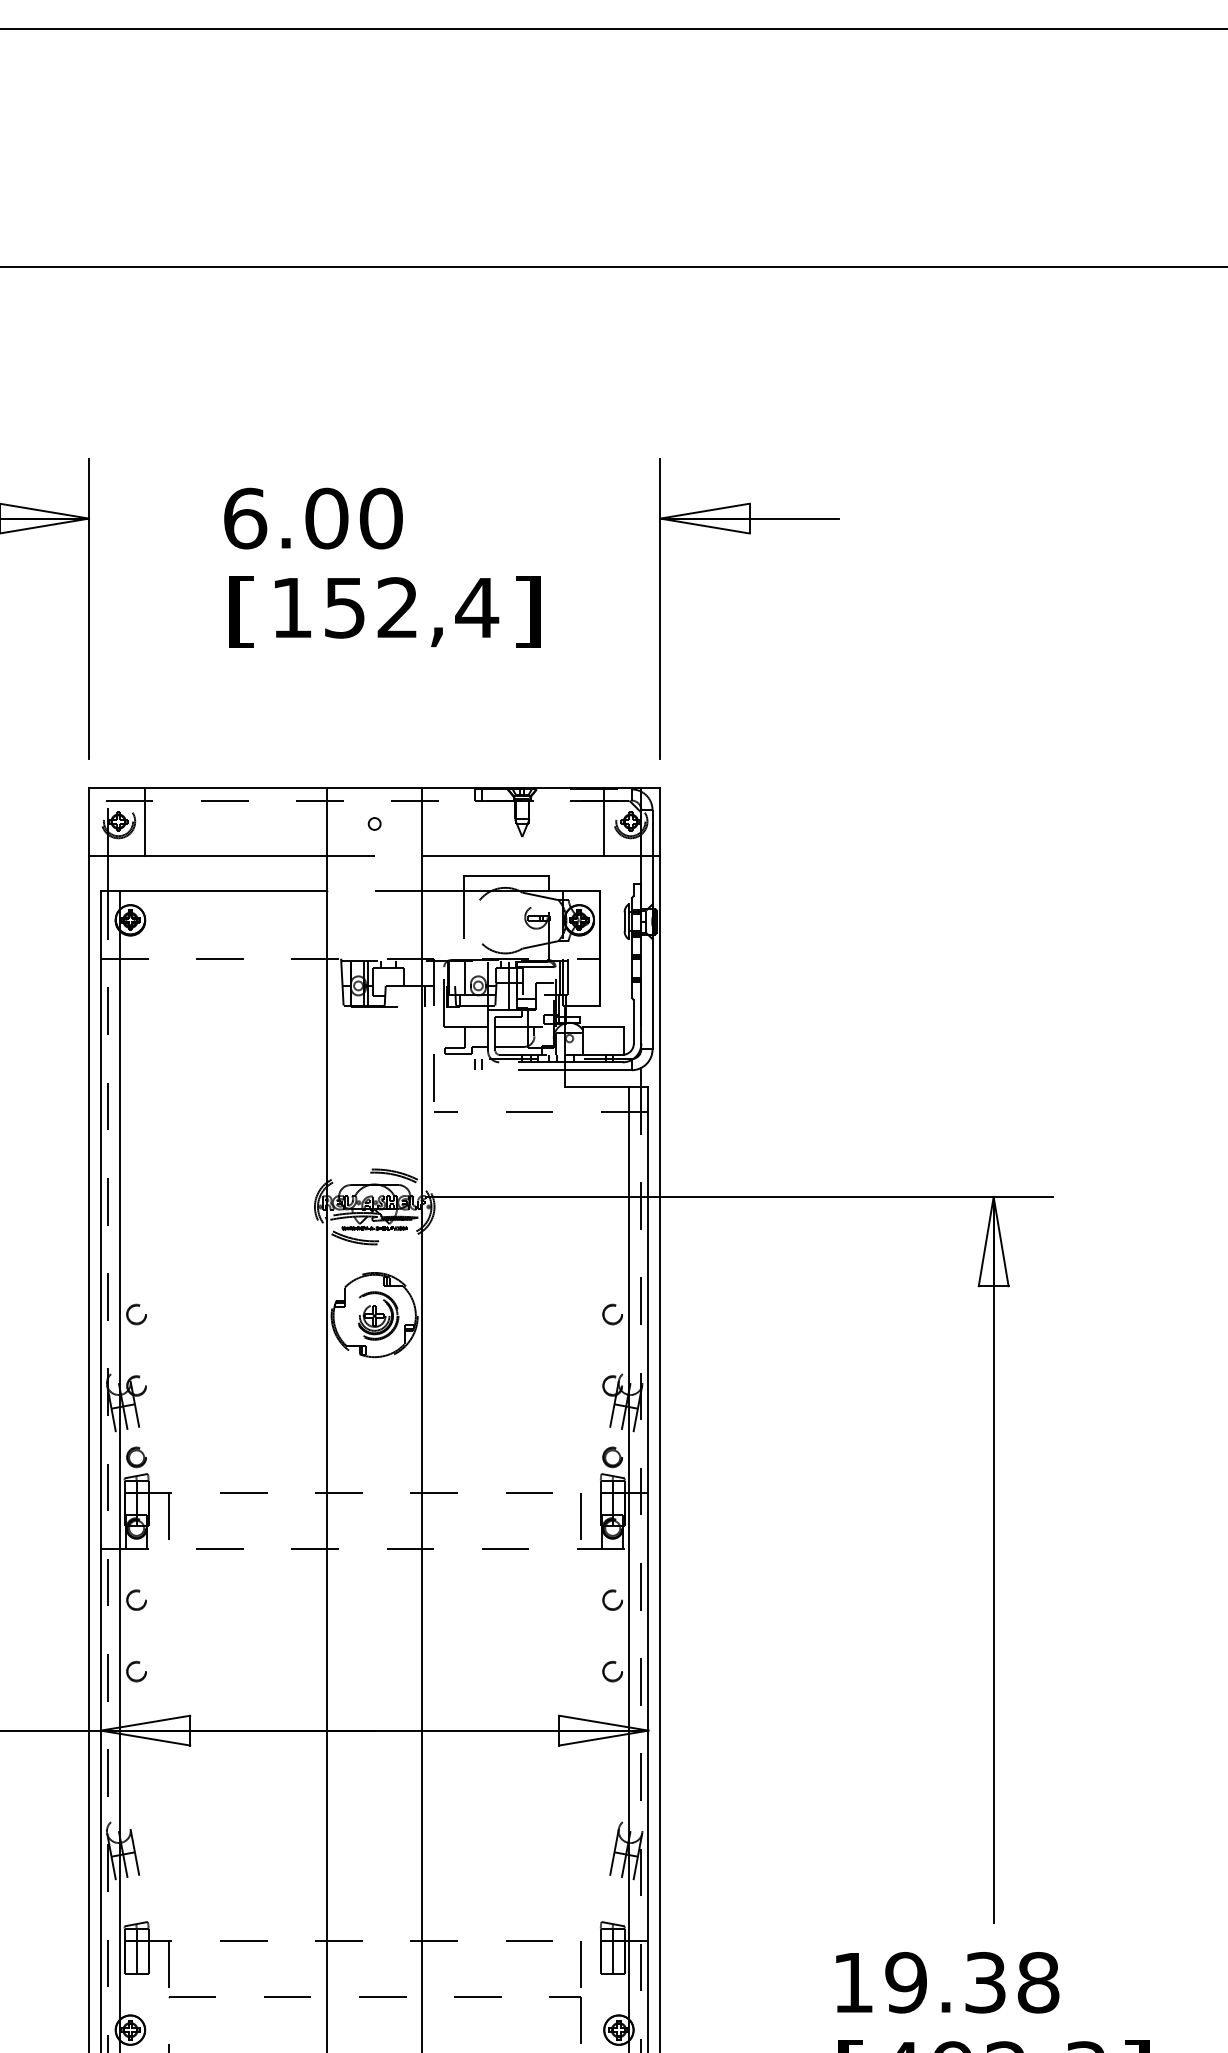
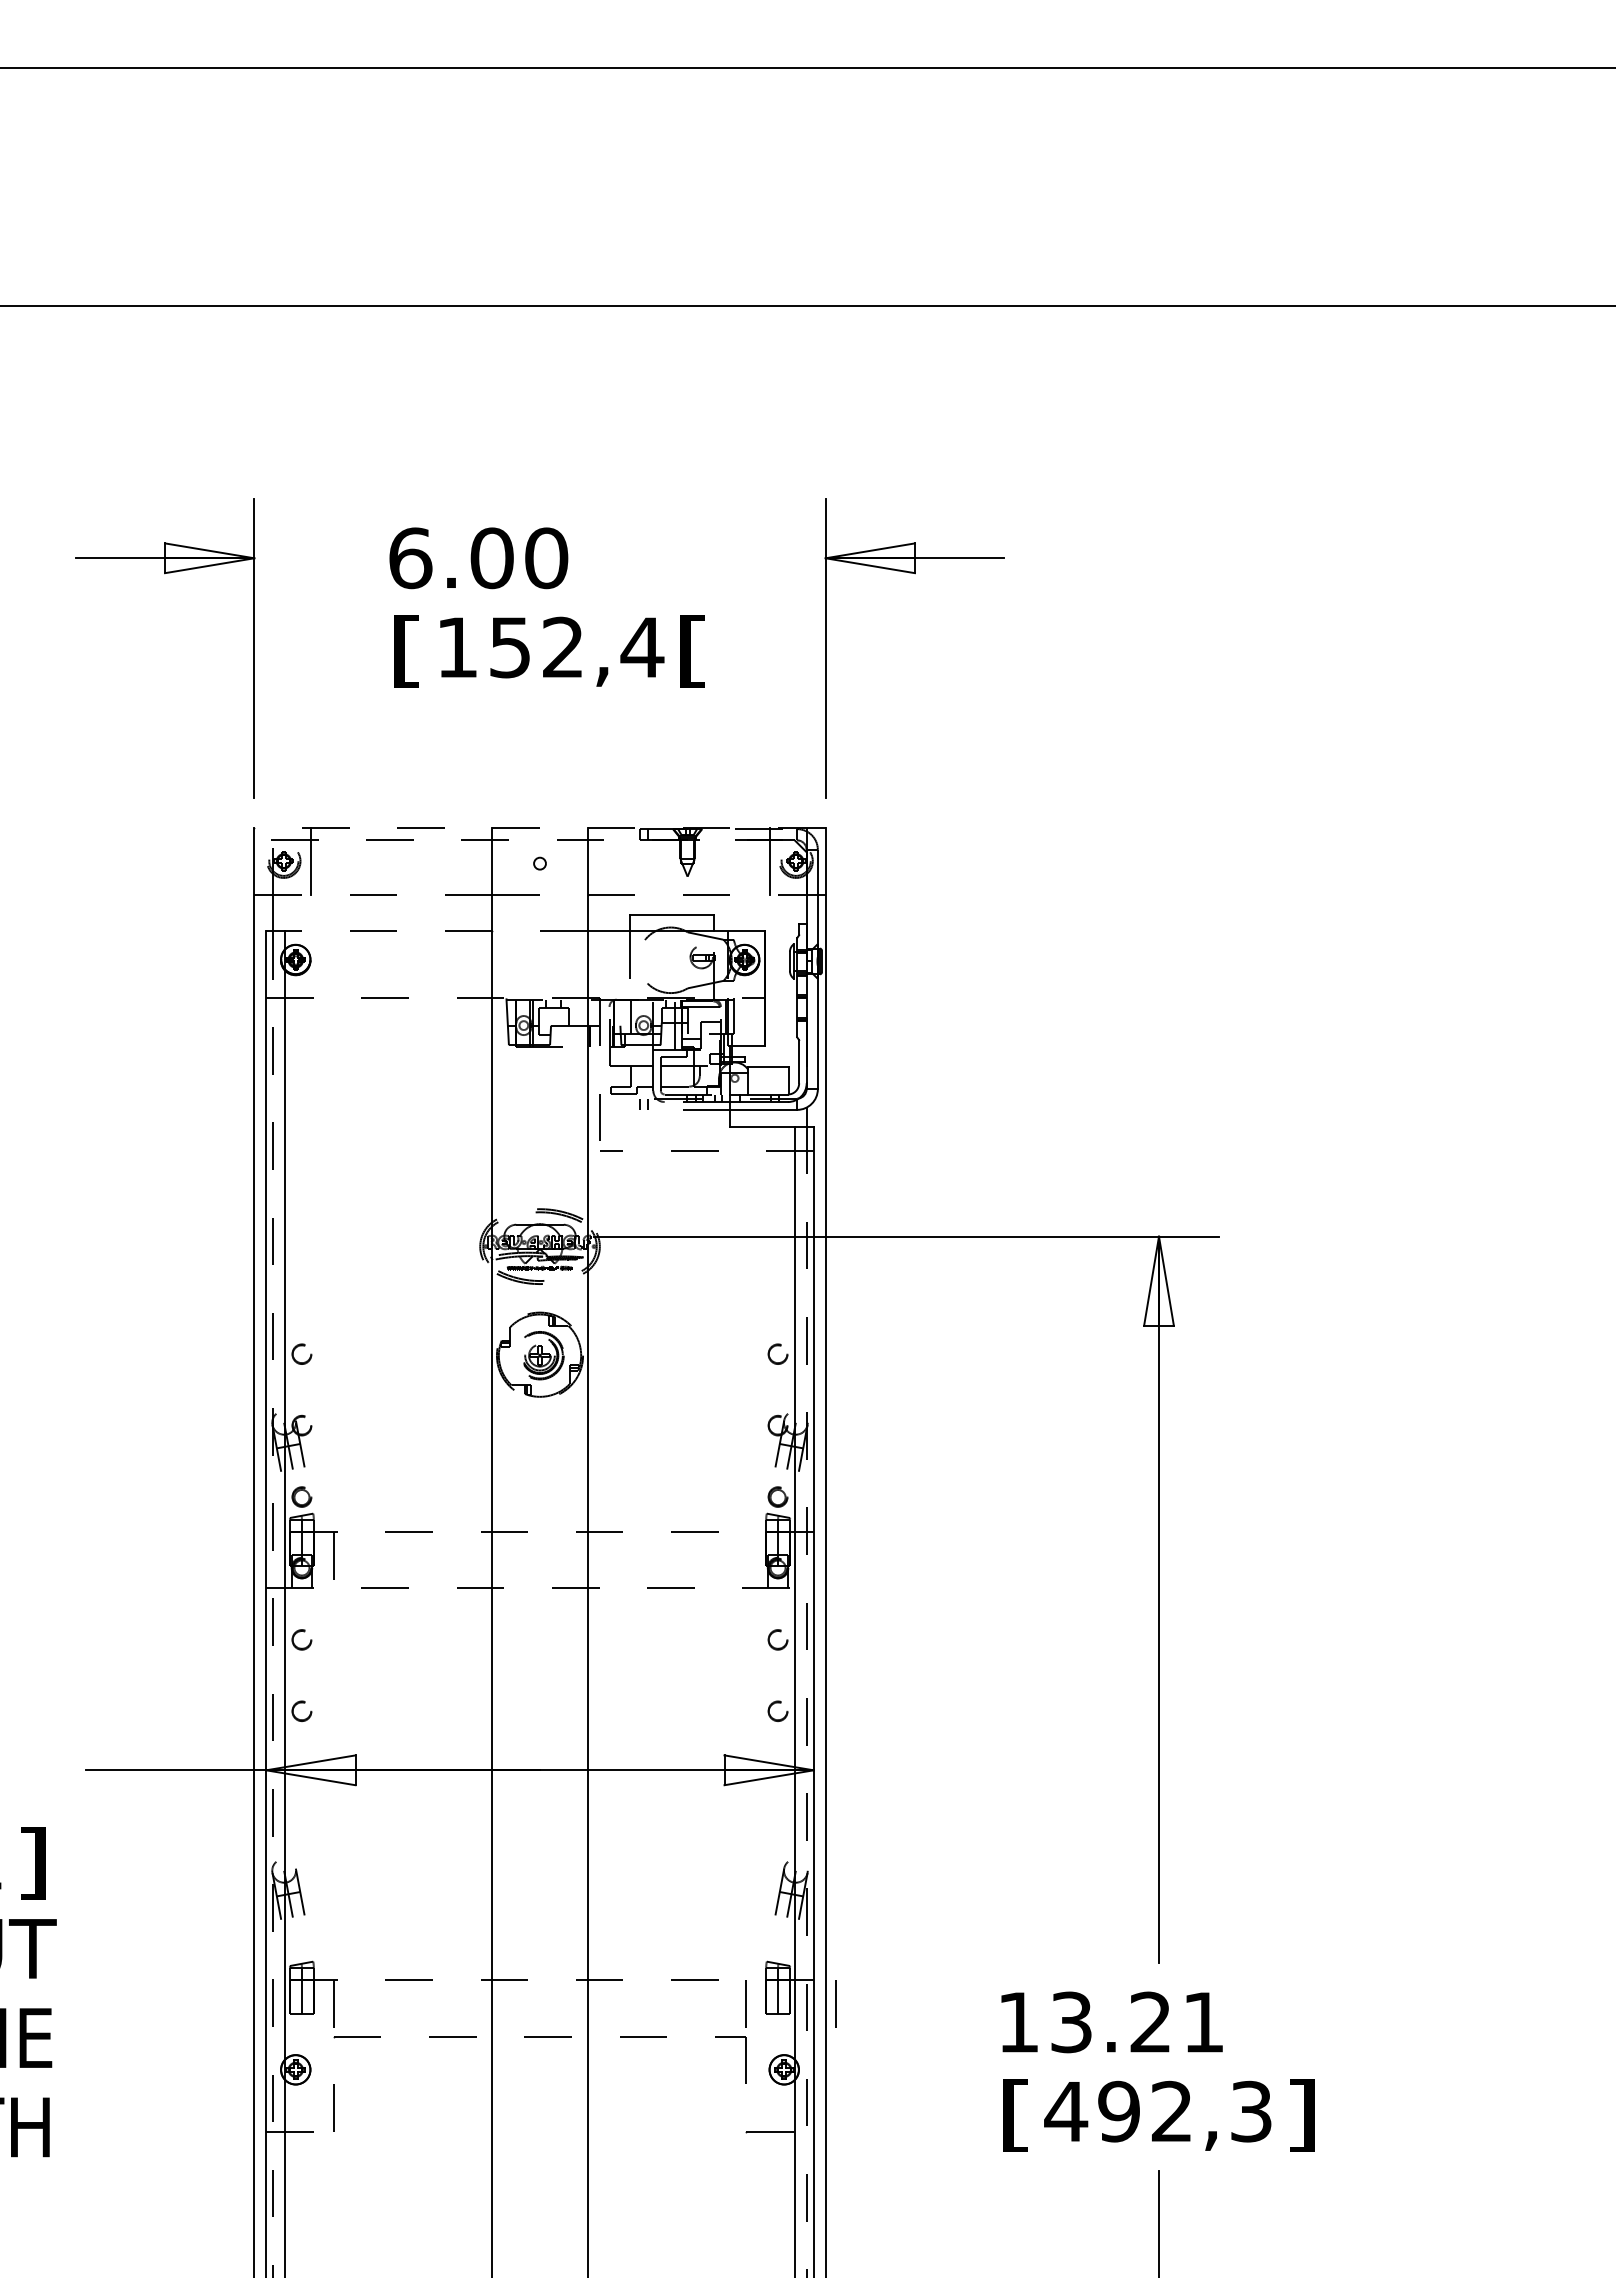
text: (527, 611) -> (692, 651), ] -> [
line: (375, 787) -> (540, 827), solid -> dashed
line: (208, 855) -> (373, 895), solid -> dashed
line: (542, 855) -> (707, 895), solid -> dashed
line: (213, 890) -> (378, 930), solid -> dashed
line: (581, 1520) -> (746, 1560), removed
line: (670, 1963) -> (835, 2003), added
text: (972, 1982) -> (1137, 2022), 19.38 -> 13.21

